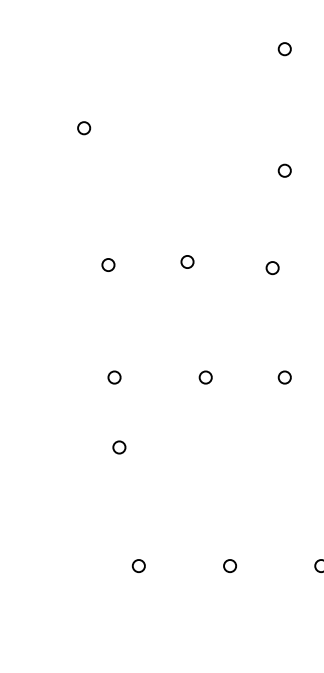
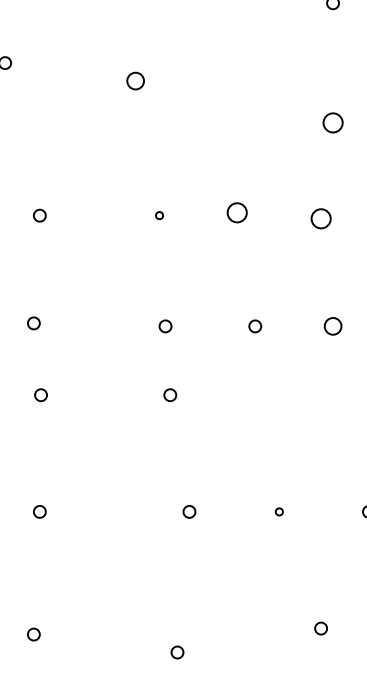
circle: (84, 127) -> (135, 80), size x1.4
circle: (284, 170) -> (332, 122), size x1.6
circle: (187, 261) -> (237, 212), size x1.6
circle: (108, 264) -> (159, 215), size x0.6
circle: (272, 267) -> (320, 218), size x1.6
circle: (284, 377) -> (332, 326), size x1.4
circle: (230, 565) -> (279, 511), size x0.6

